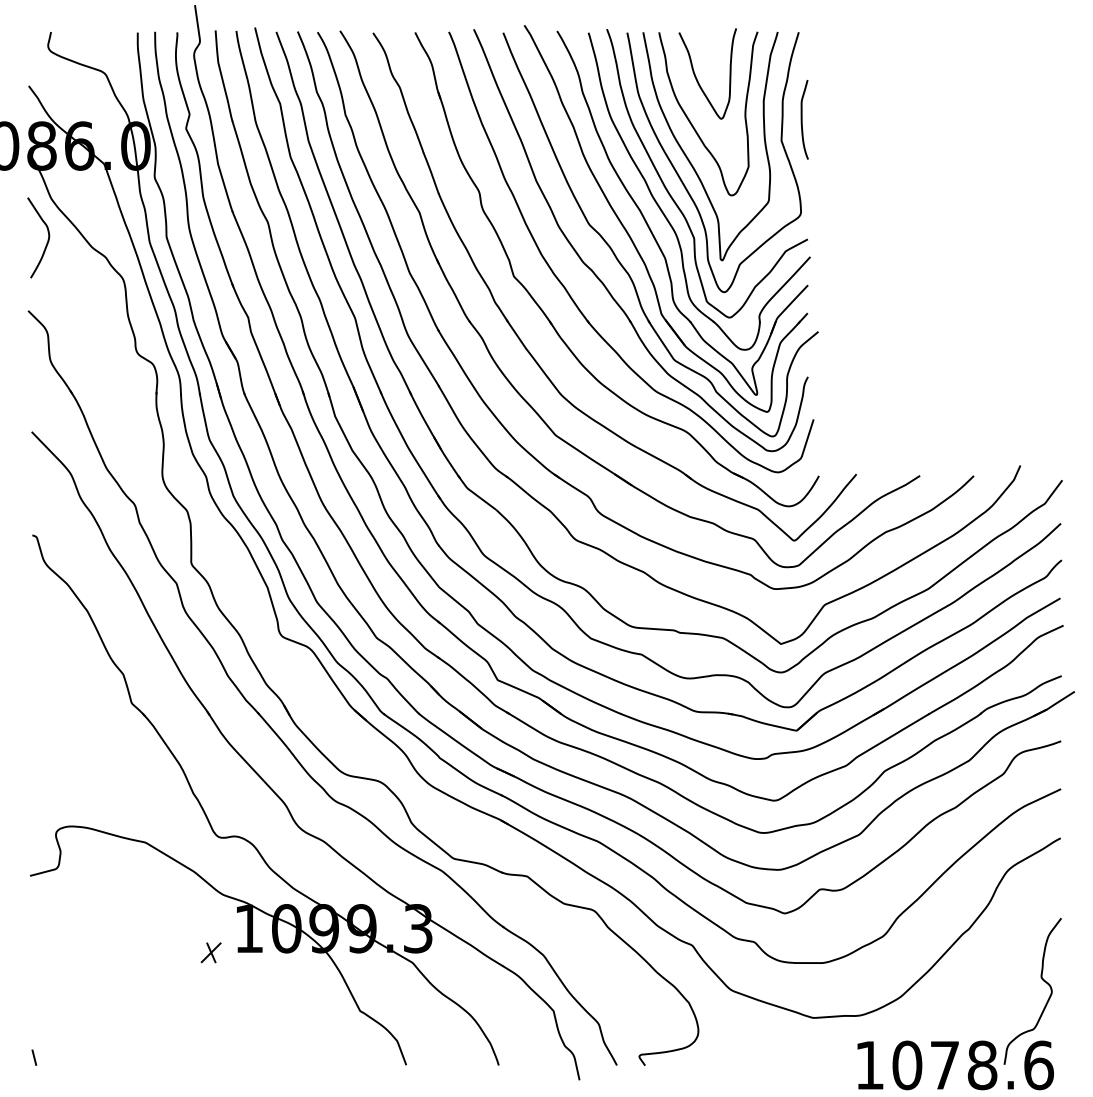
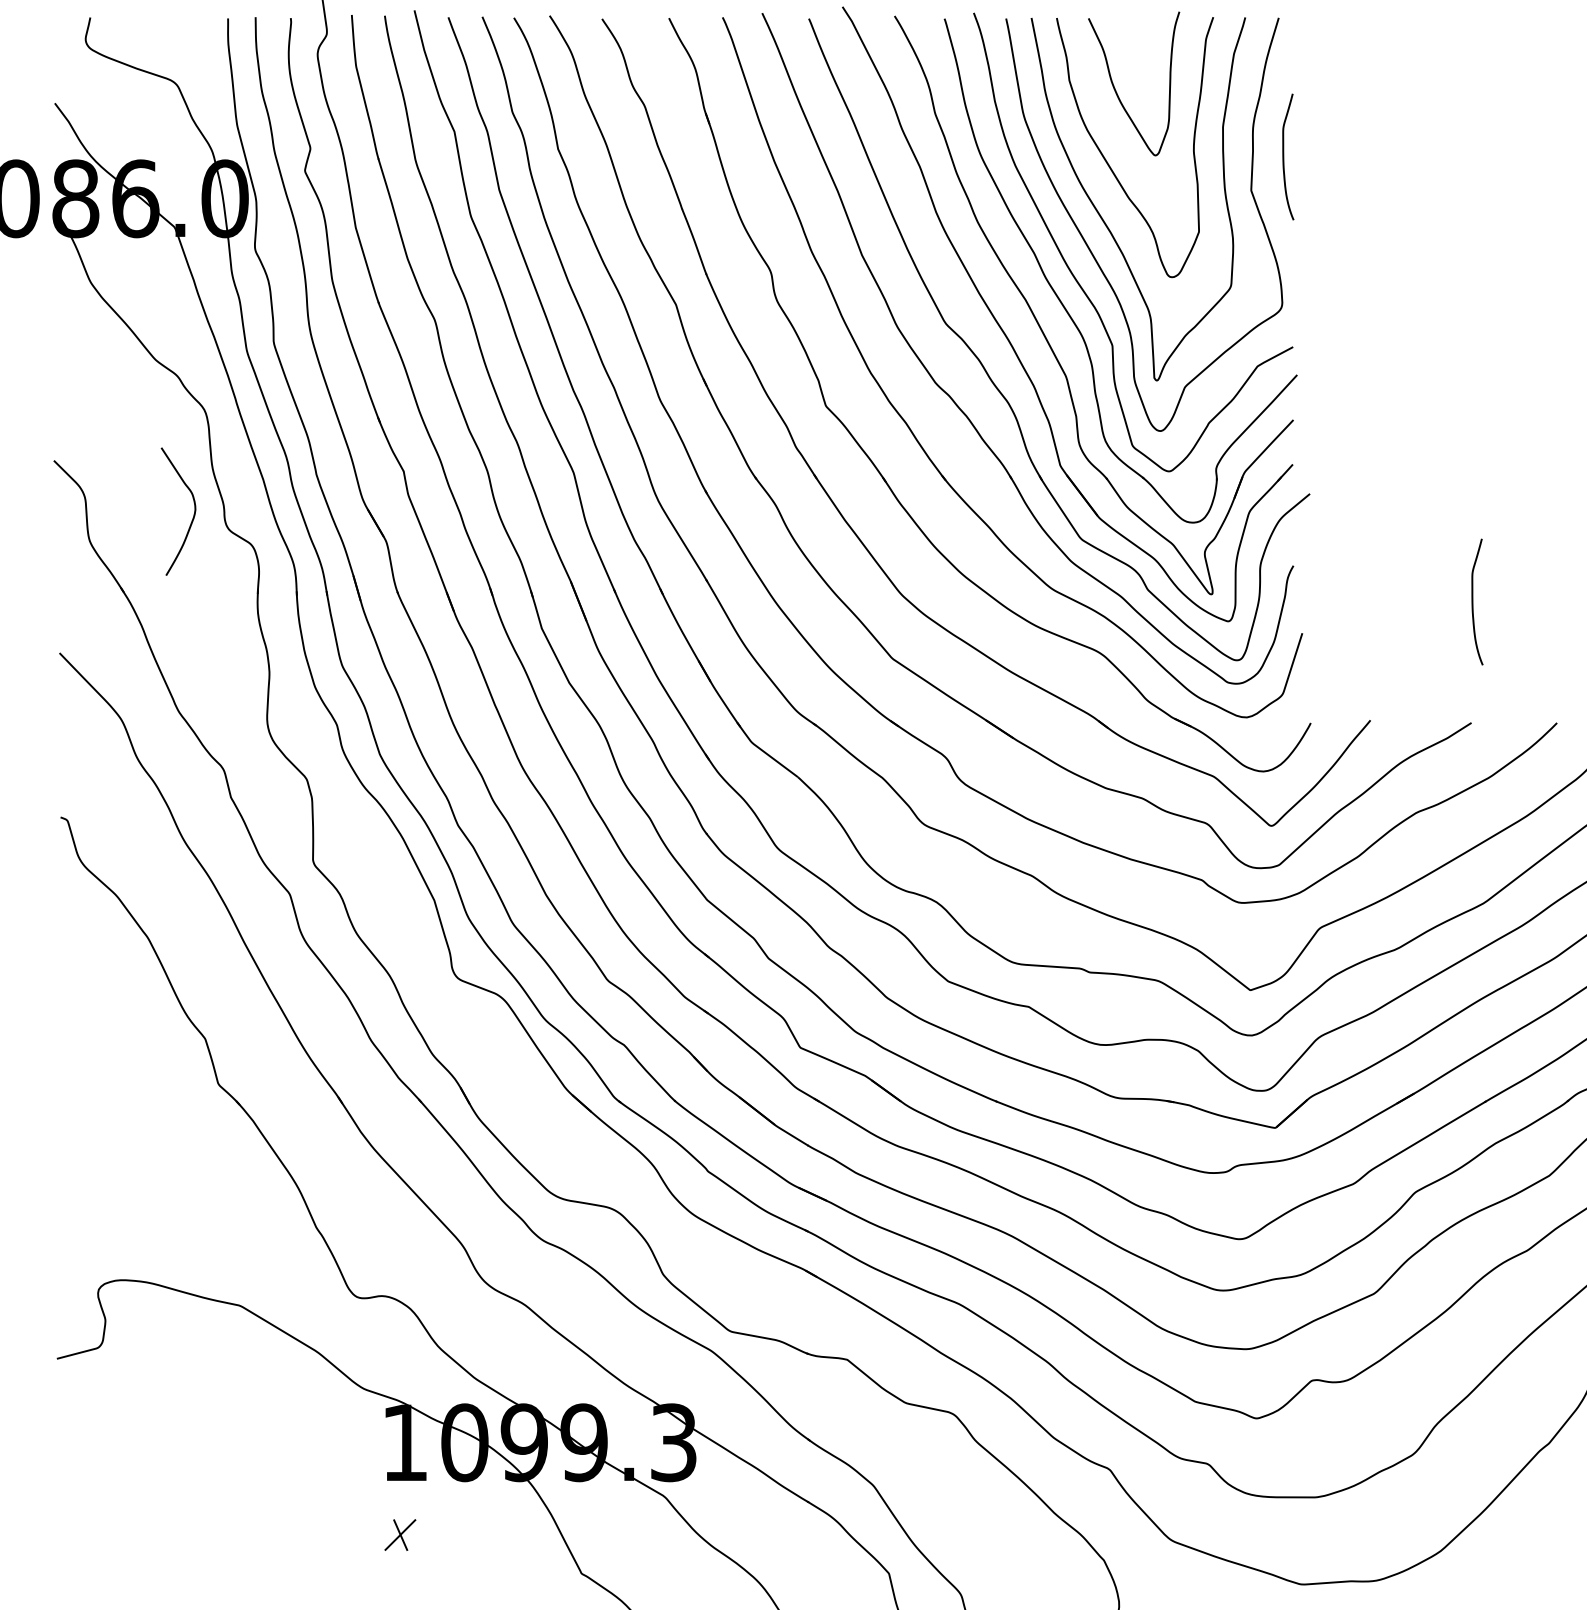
curve: (47, 239) -> (192, 514), moved
curve: (921, 399) -> (1473, 601), added
part: (210, 952) -> (399, 1534), moved

